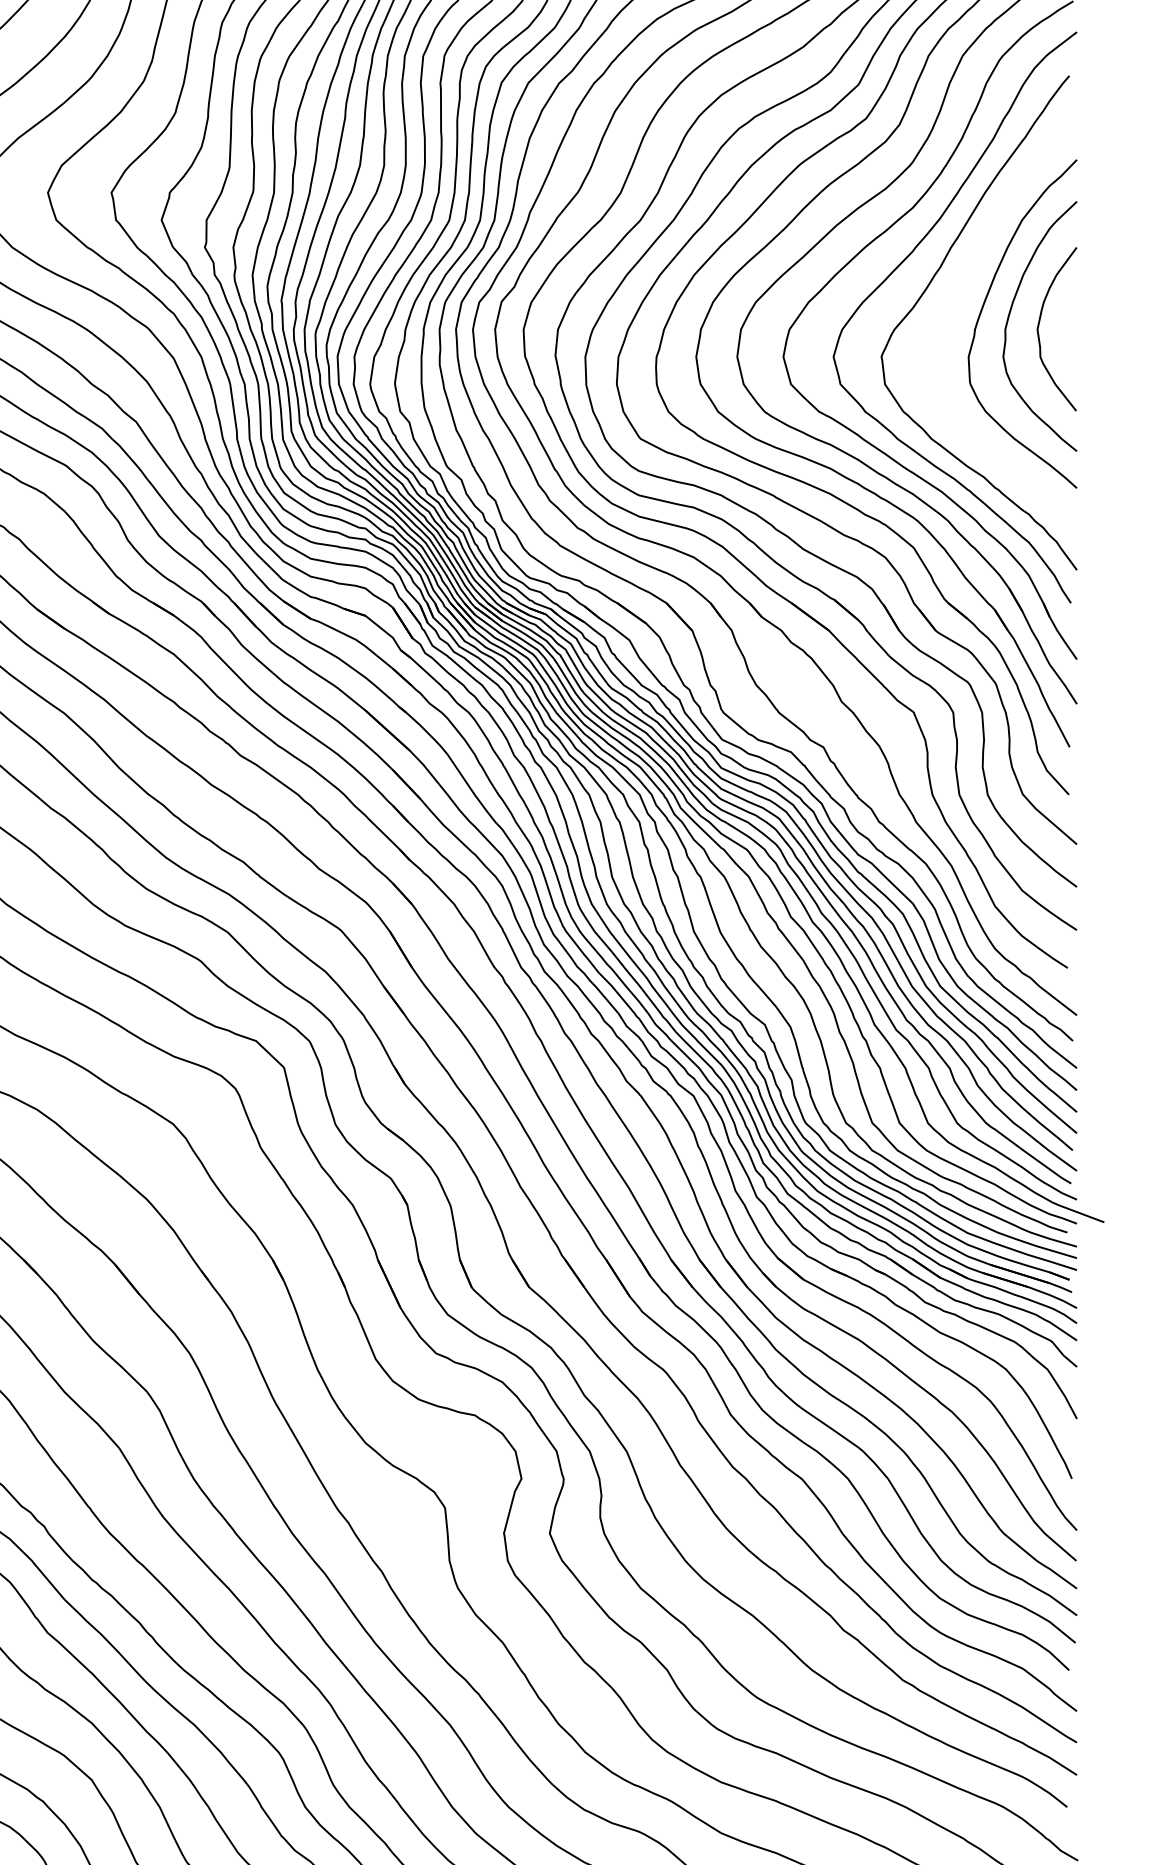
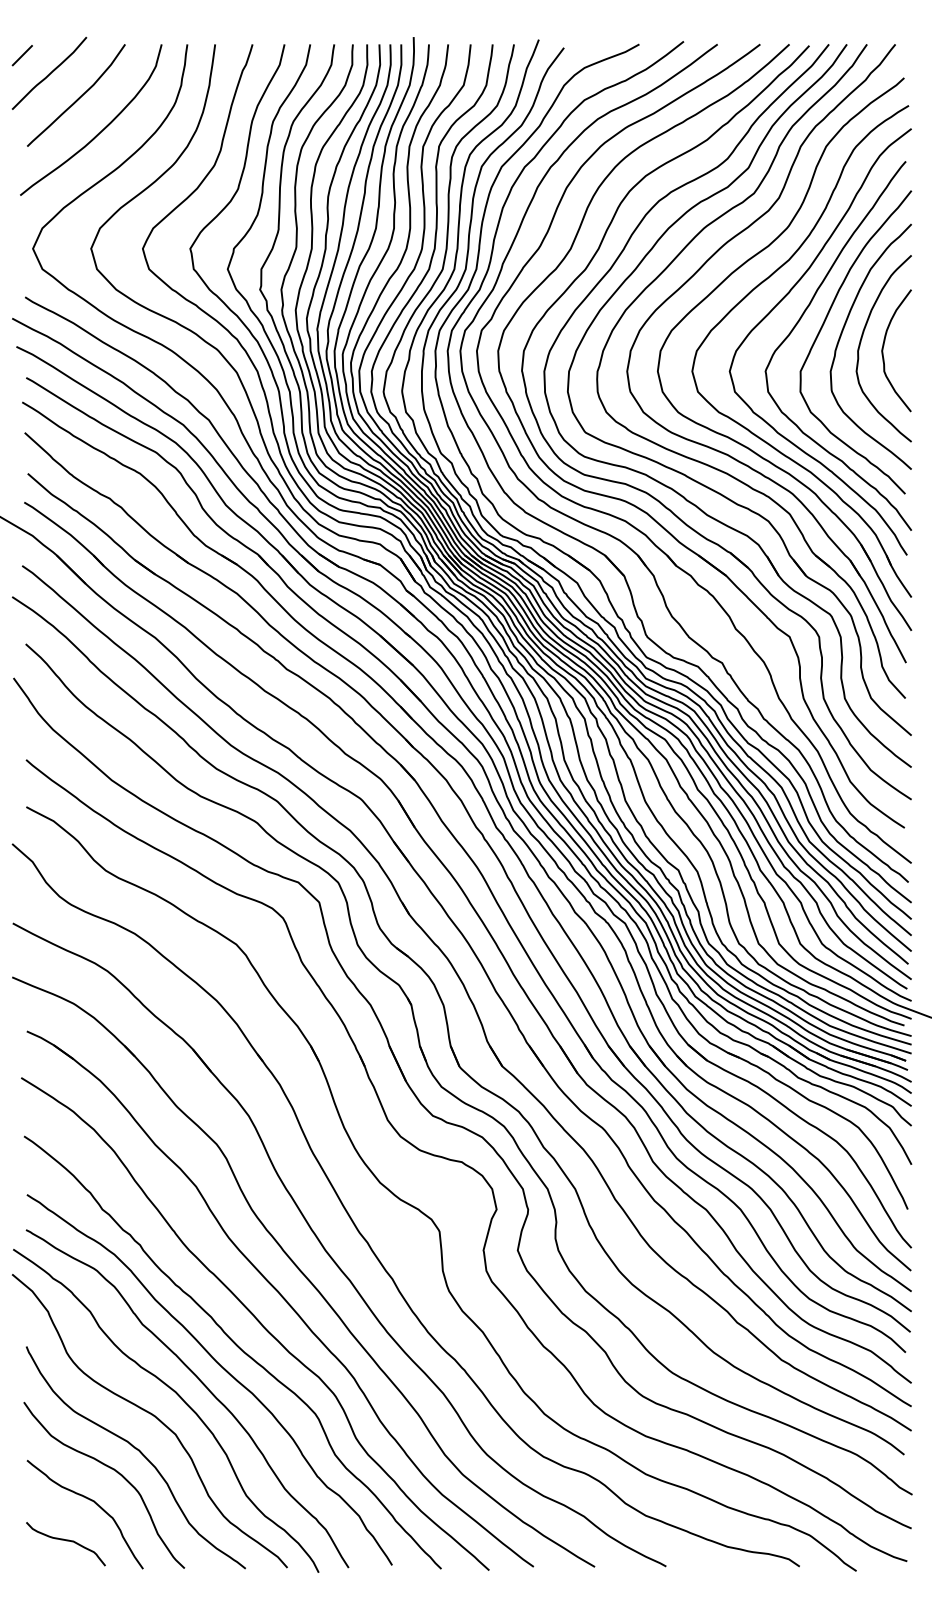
curve: (959, 296) -> (823, 326), added

